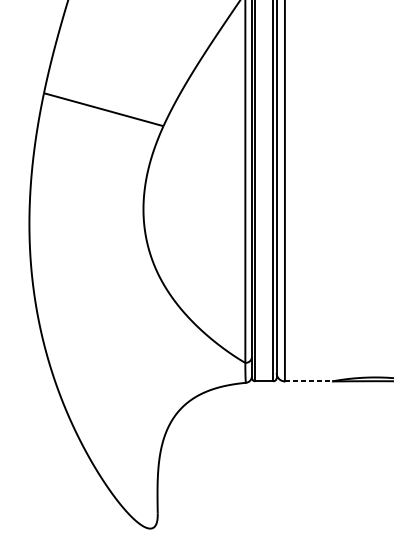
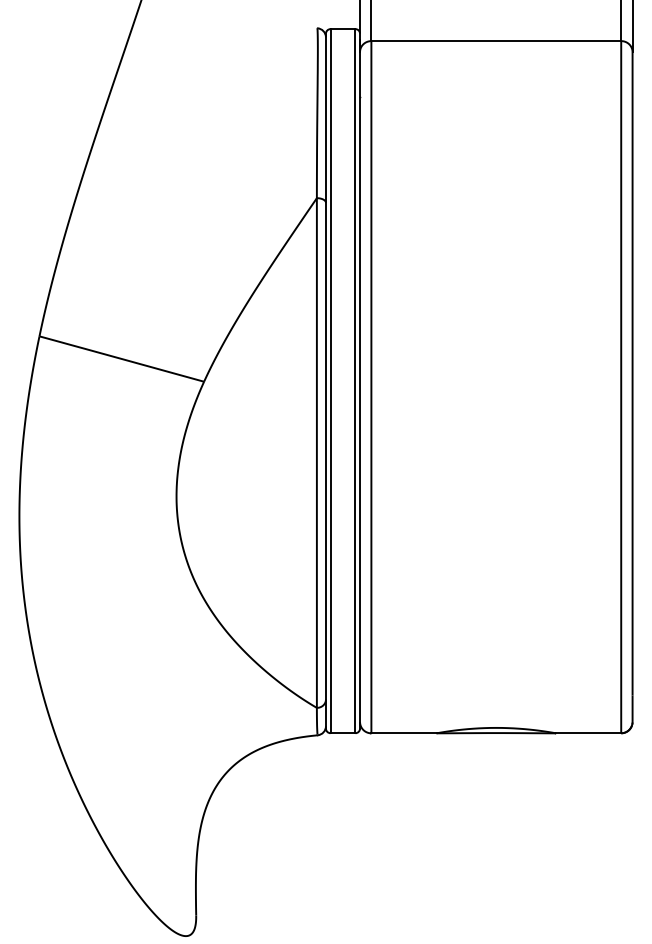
line: (308, 381) -> (403, 733), dashed -> solid

